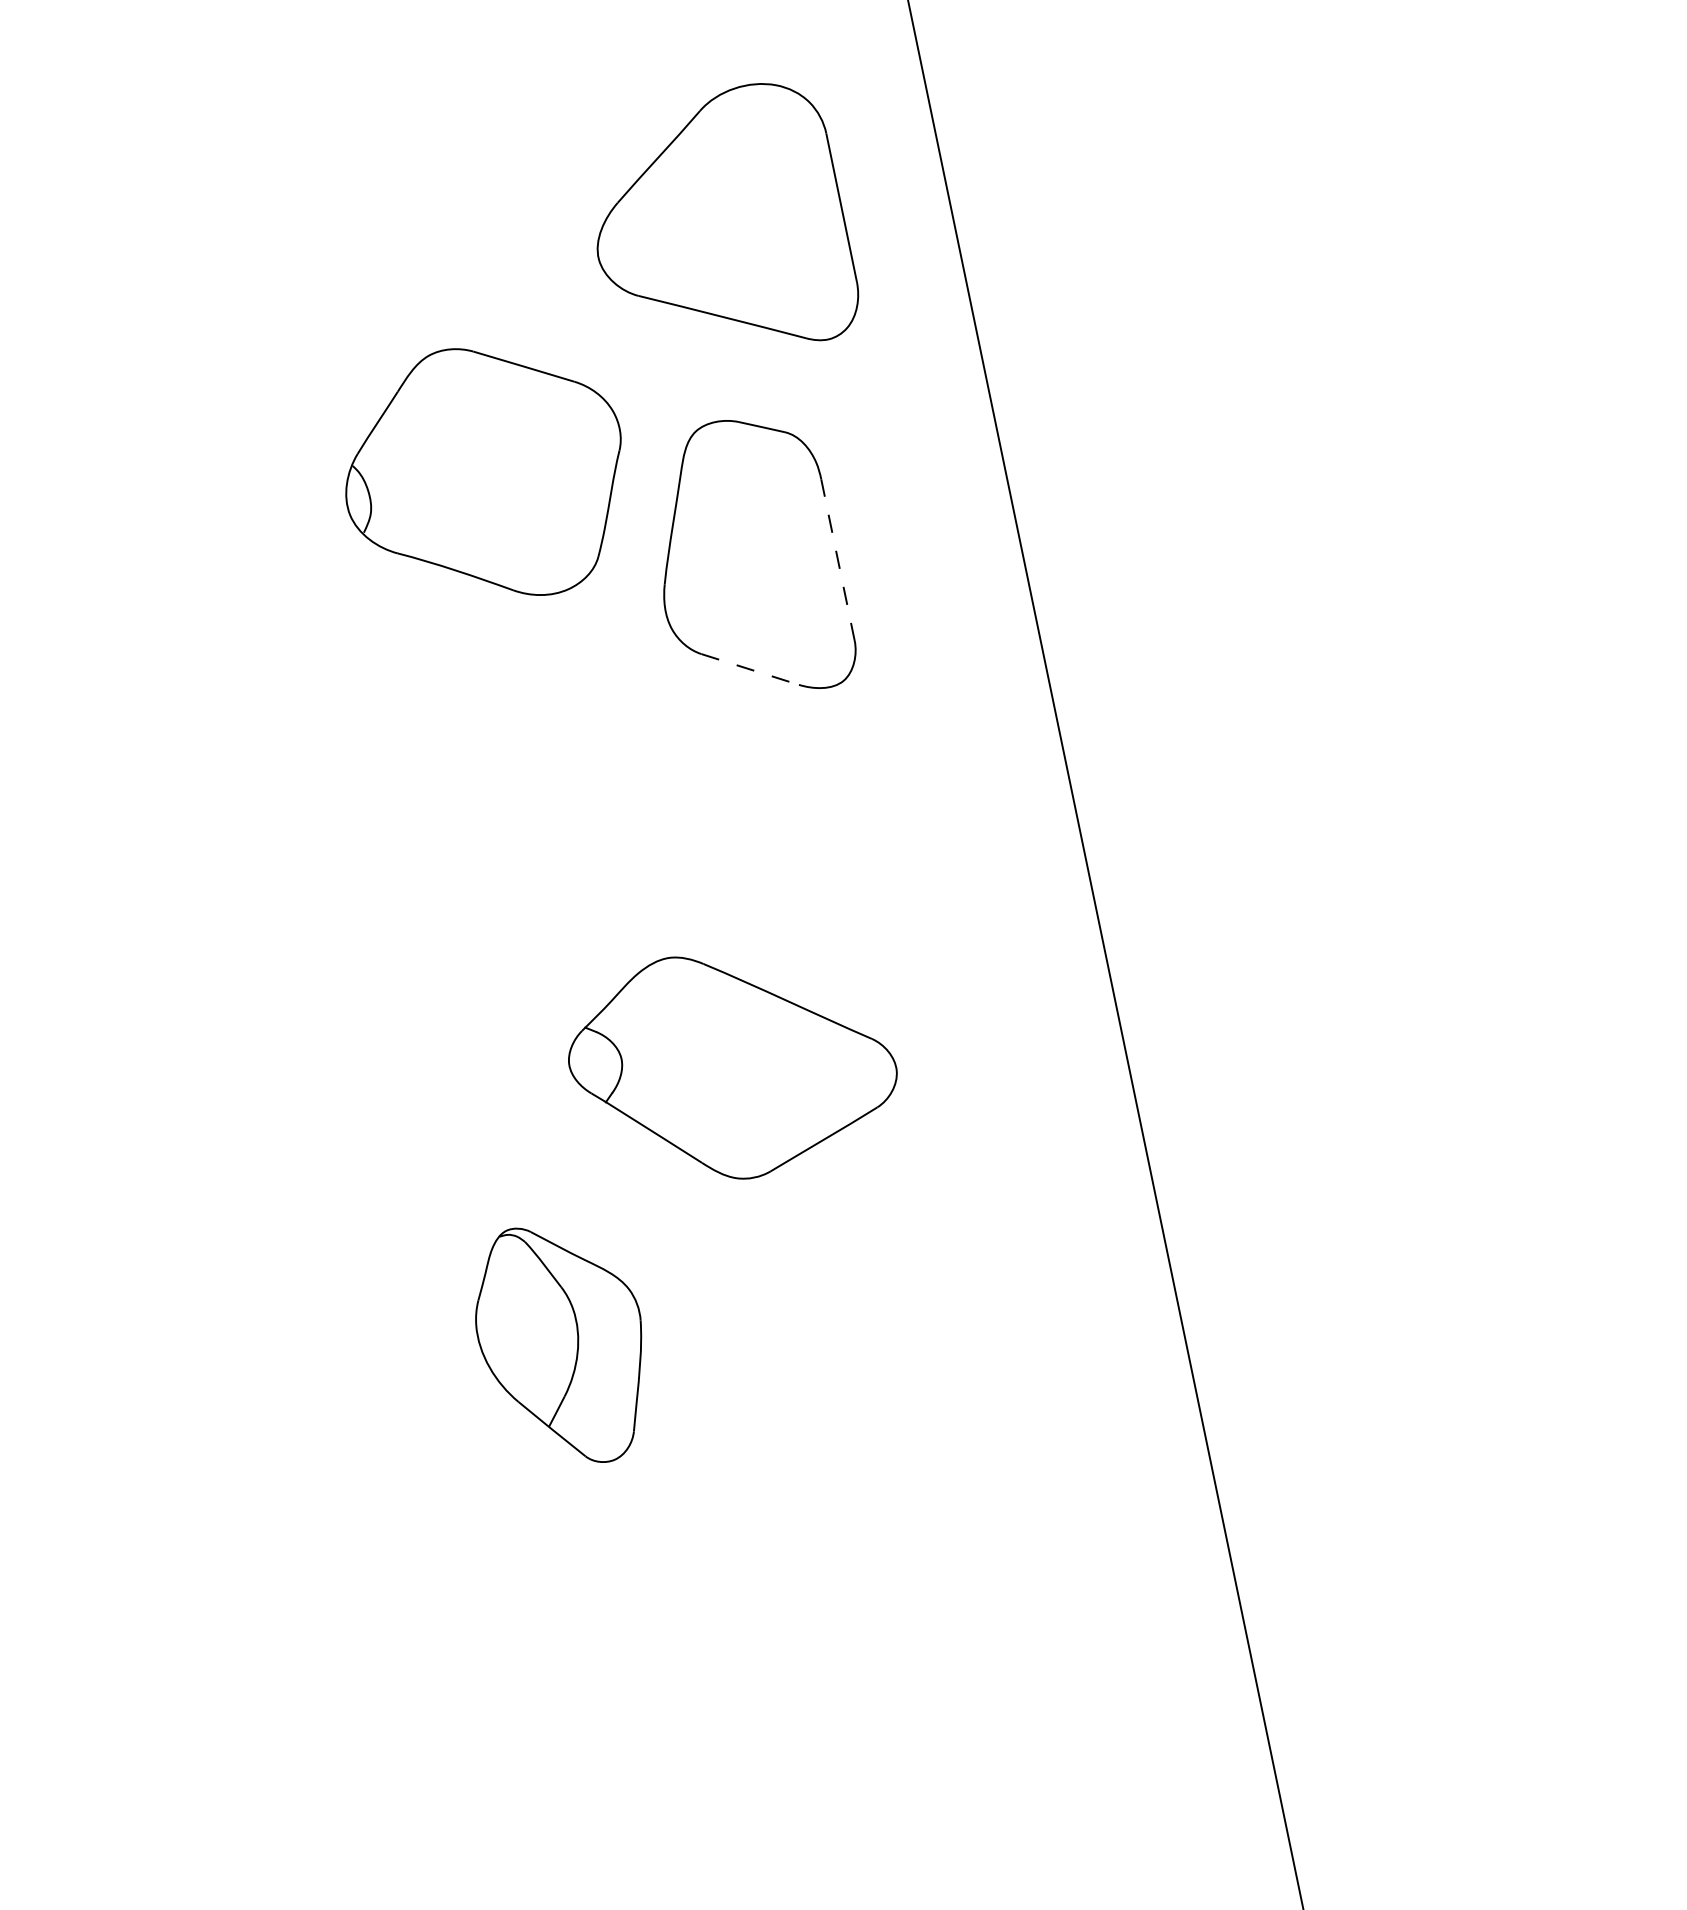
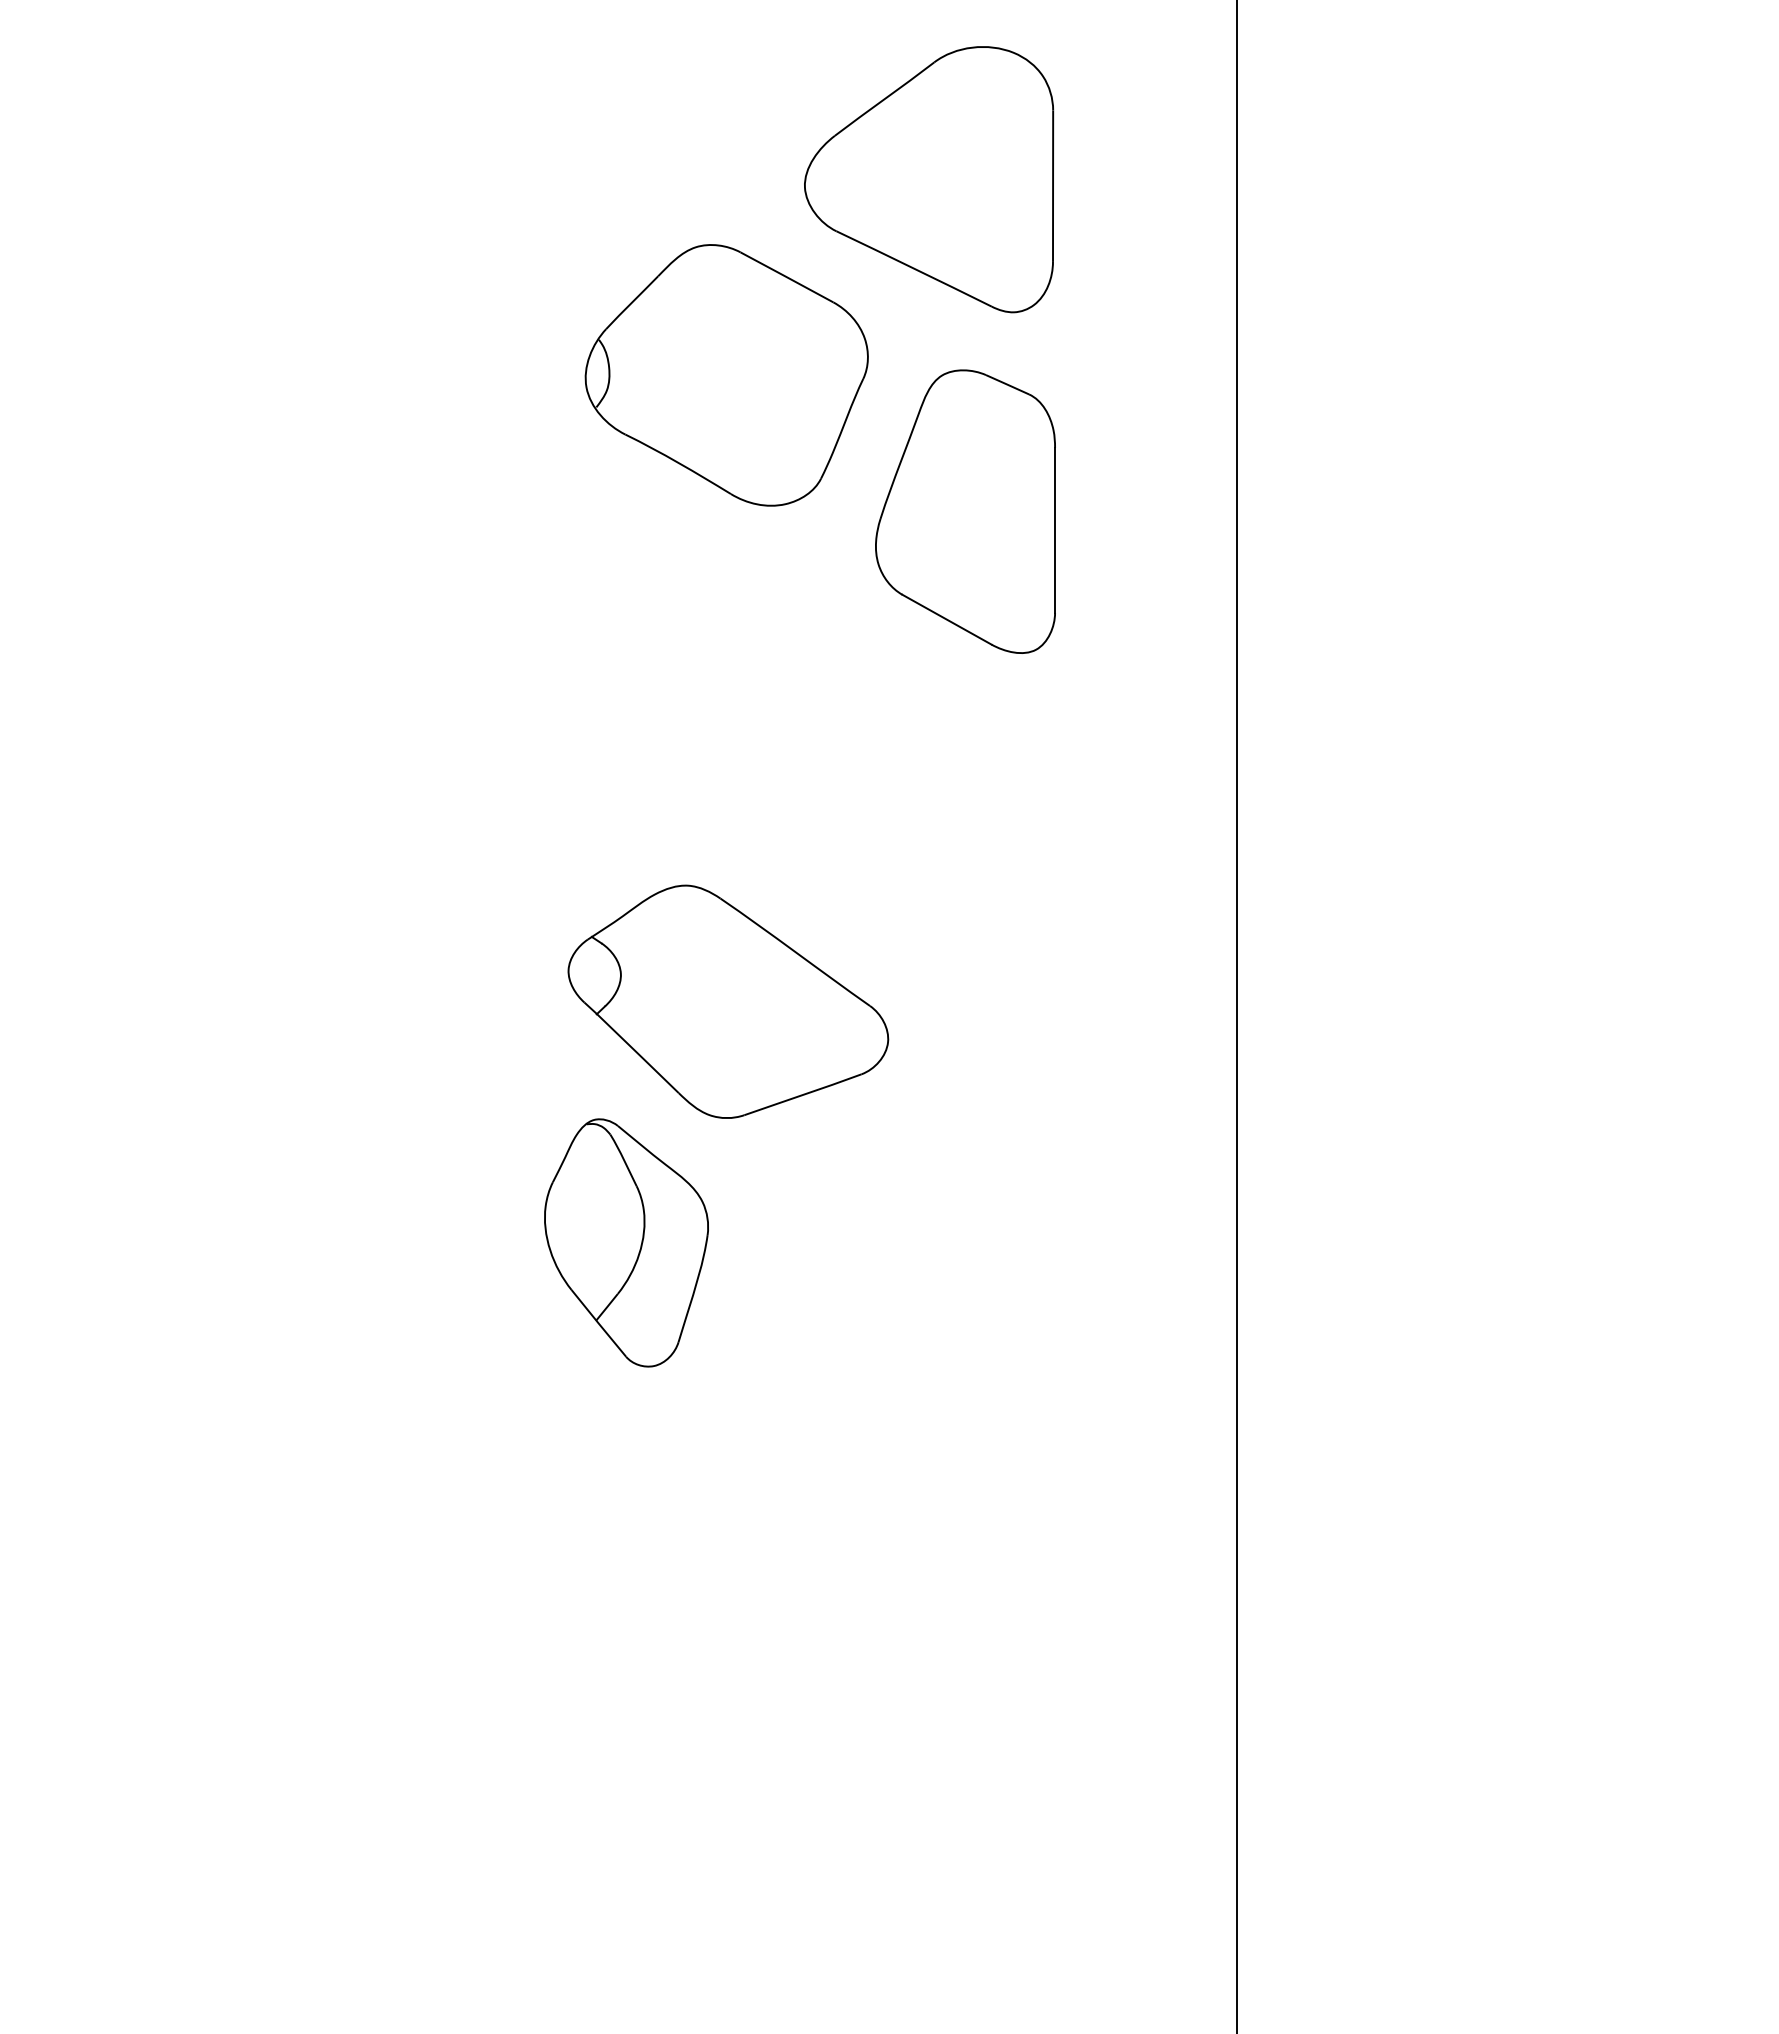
part: (719, 226) -> (929, 179), moved
line: (838, 559) -> (1055, 529), dashed -> solid
line: (750, 669) -> (947, 619), dashed -> solid
part: (732, 1063) -> (728, 1001), moved

